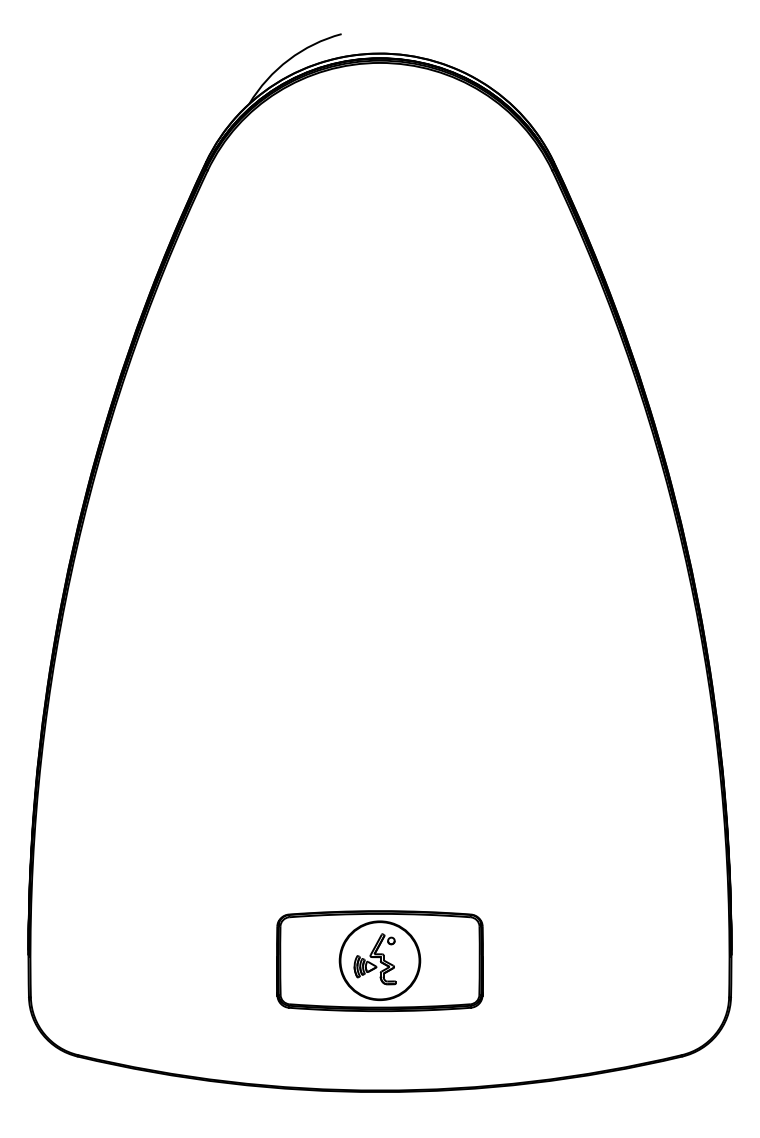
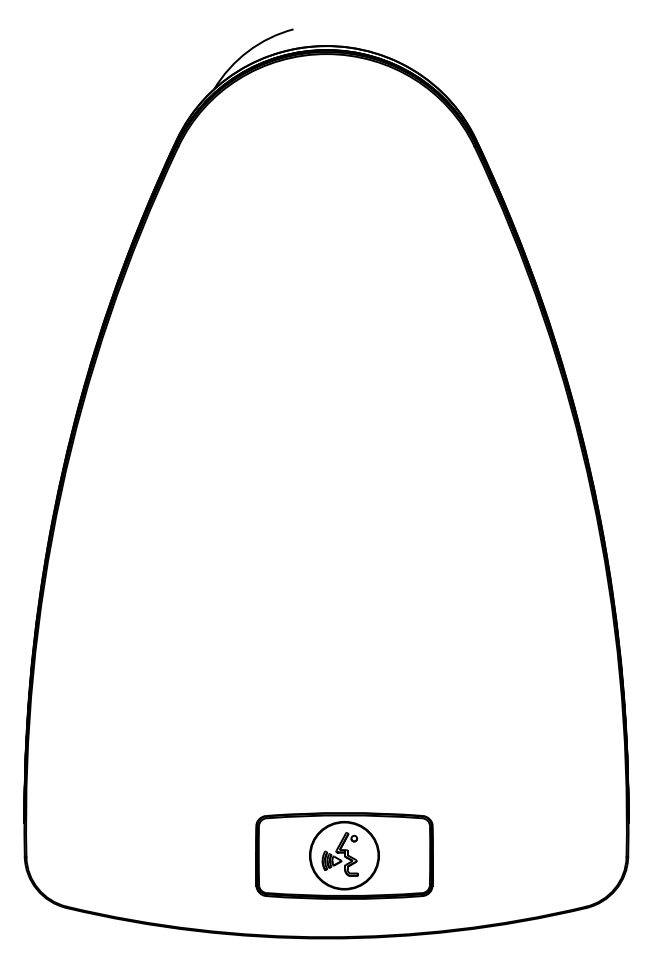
part: (380, 960) -> (344, 855), moved

